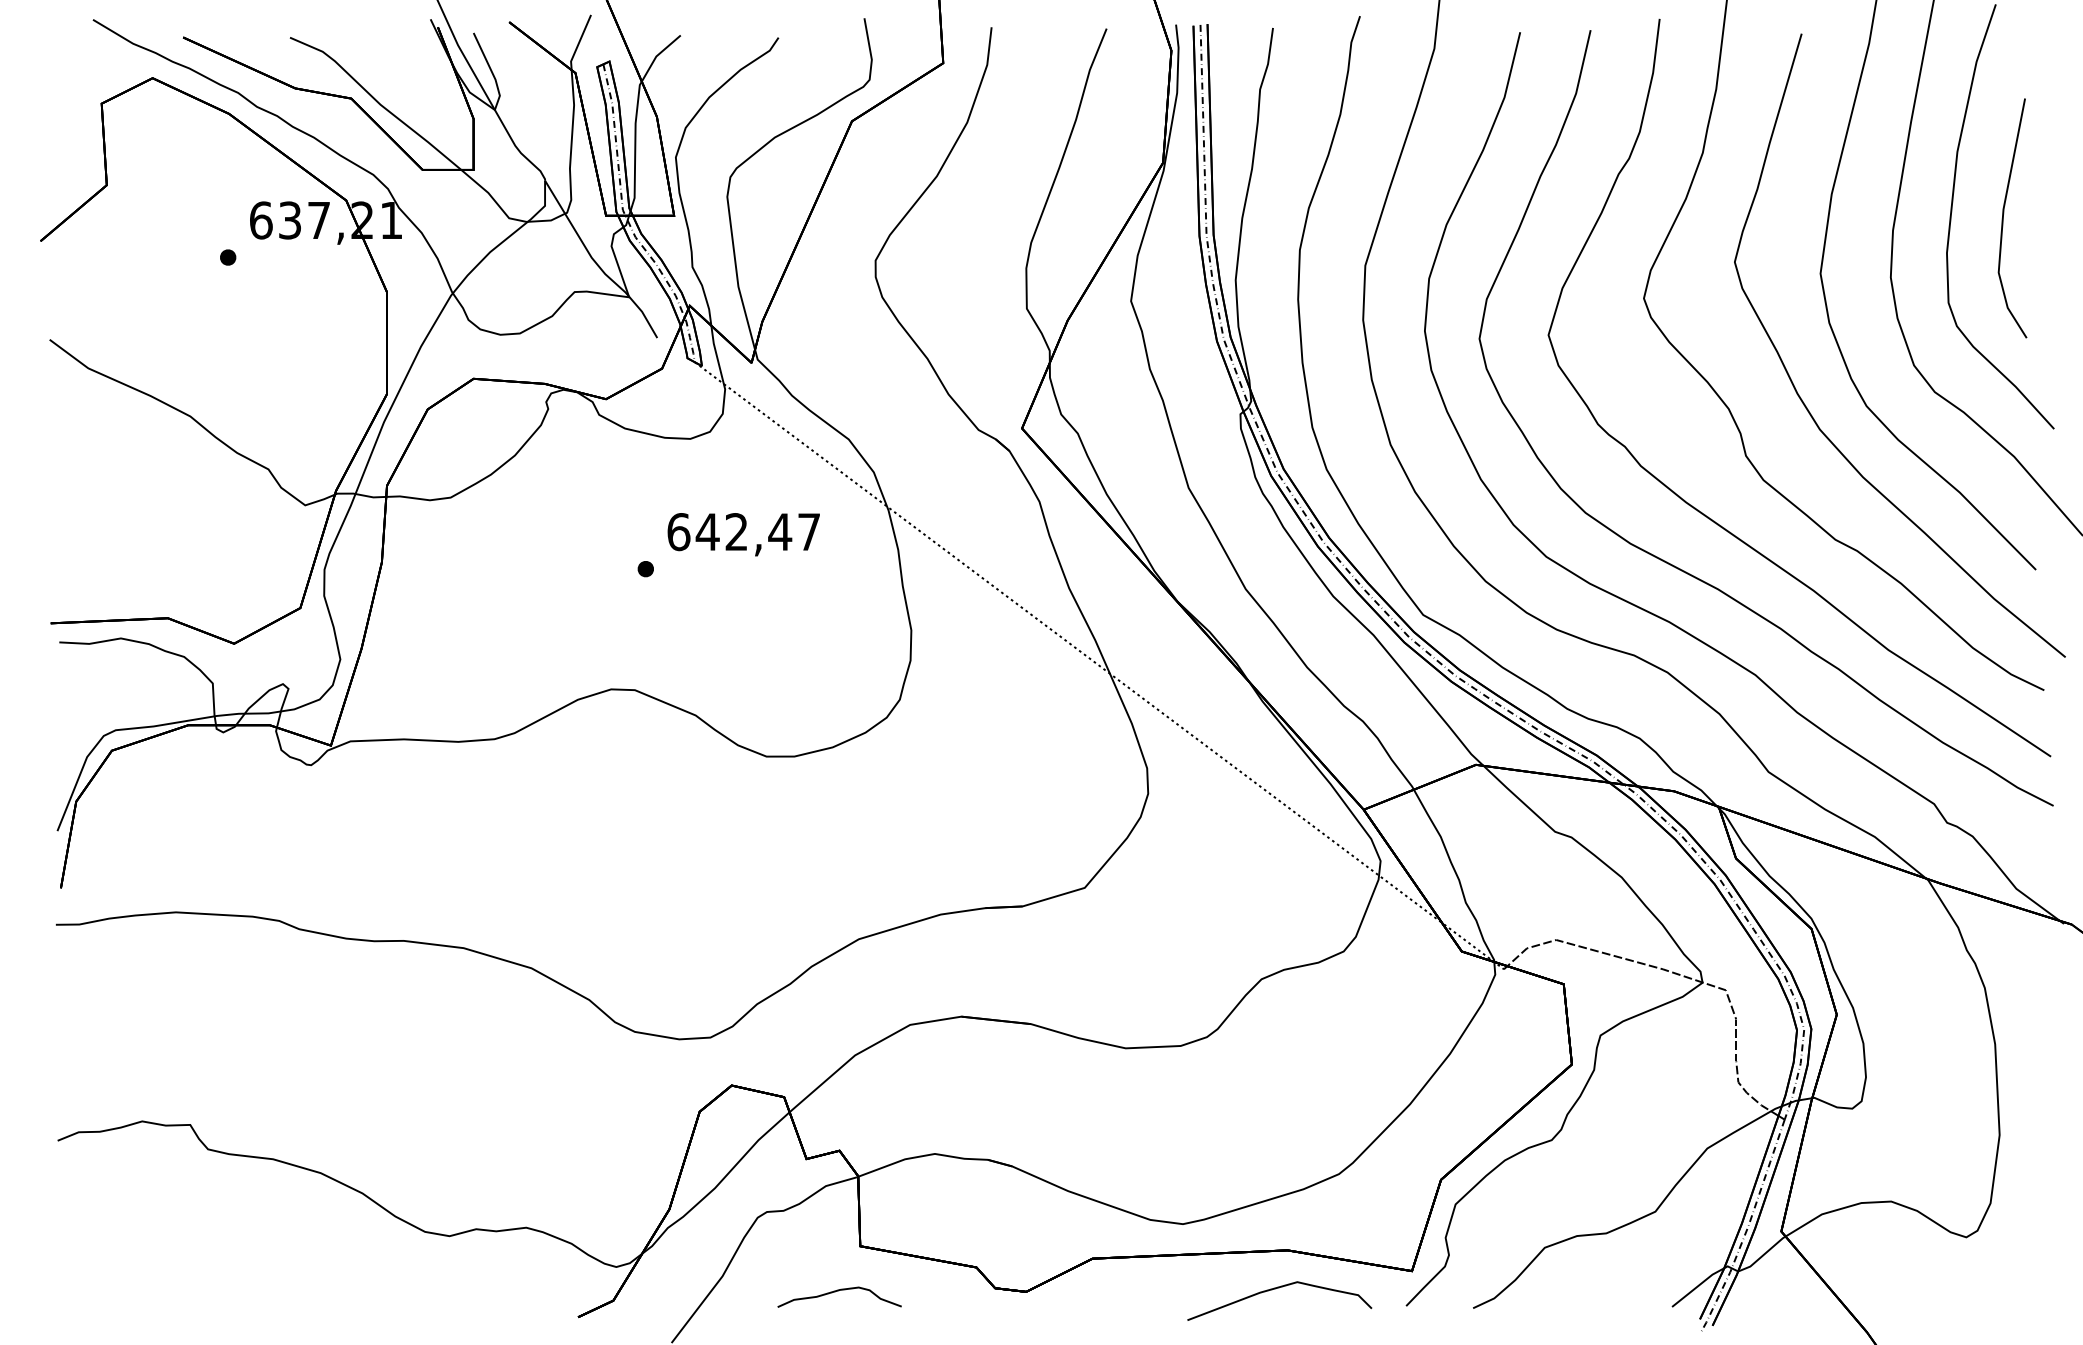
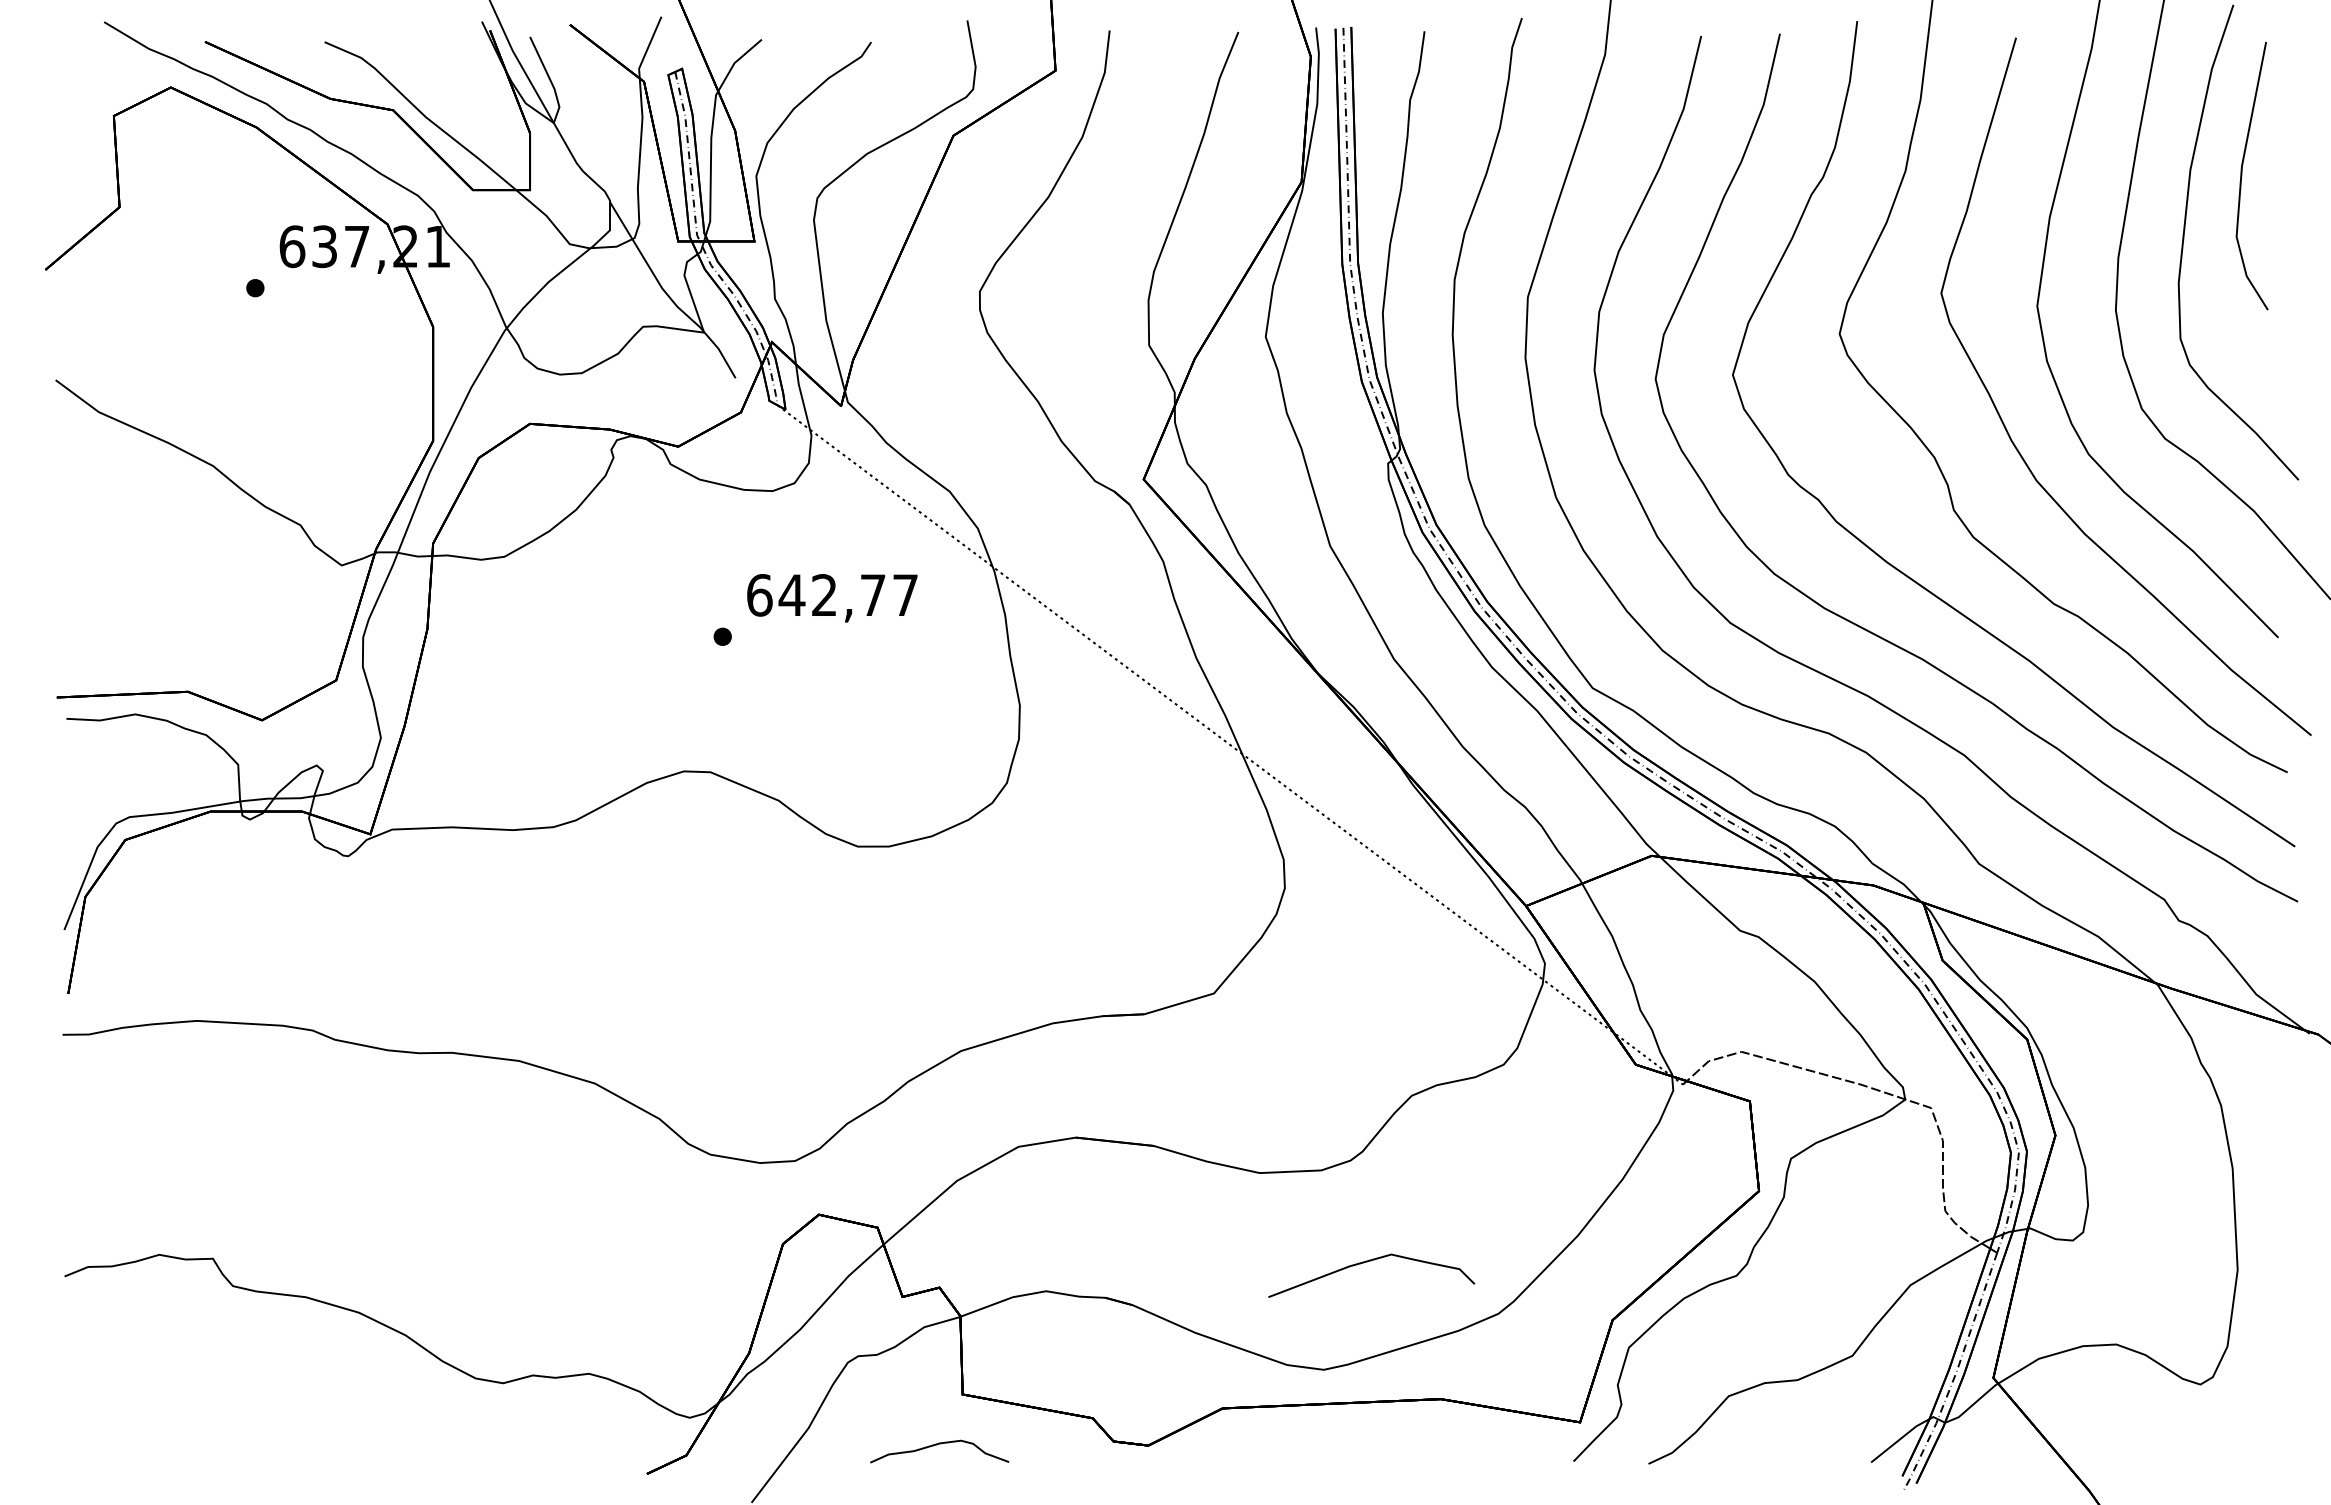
line: (2003, 218) -> (2241, 176), moved
text: (780, 531) -> (873, 594), 642,47 -> 642,77
curve: (1275, 1289) -> (1366, 1262), moved

